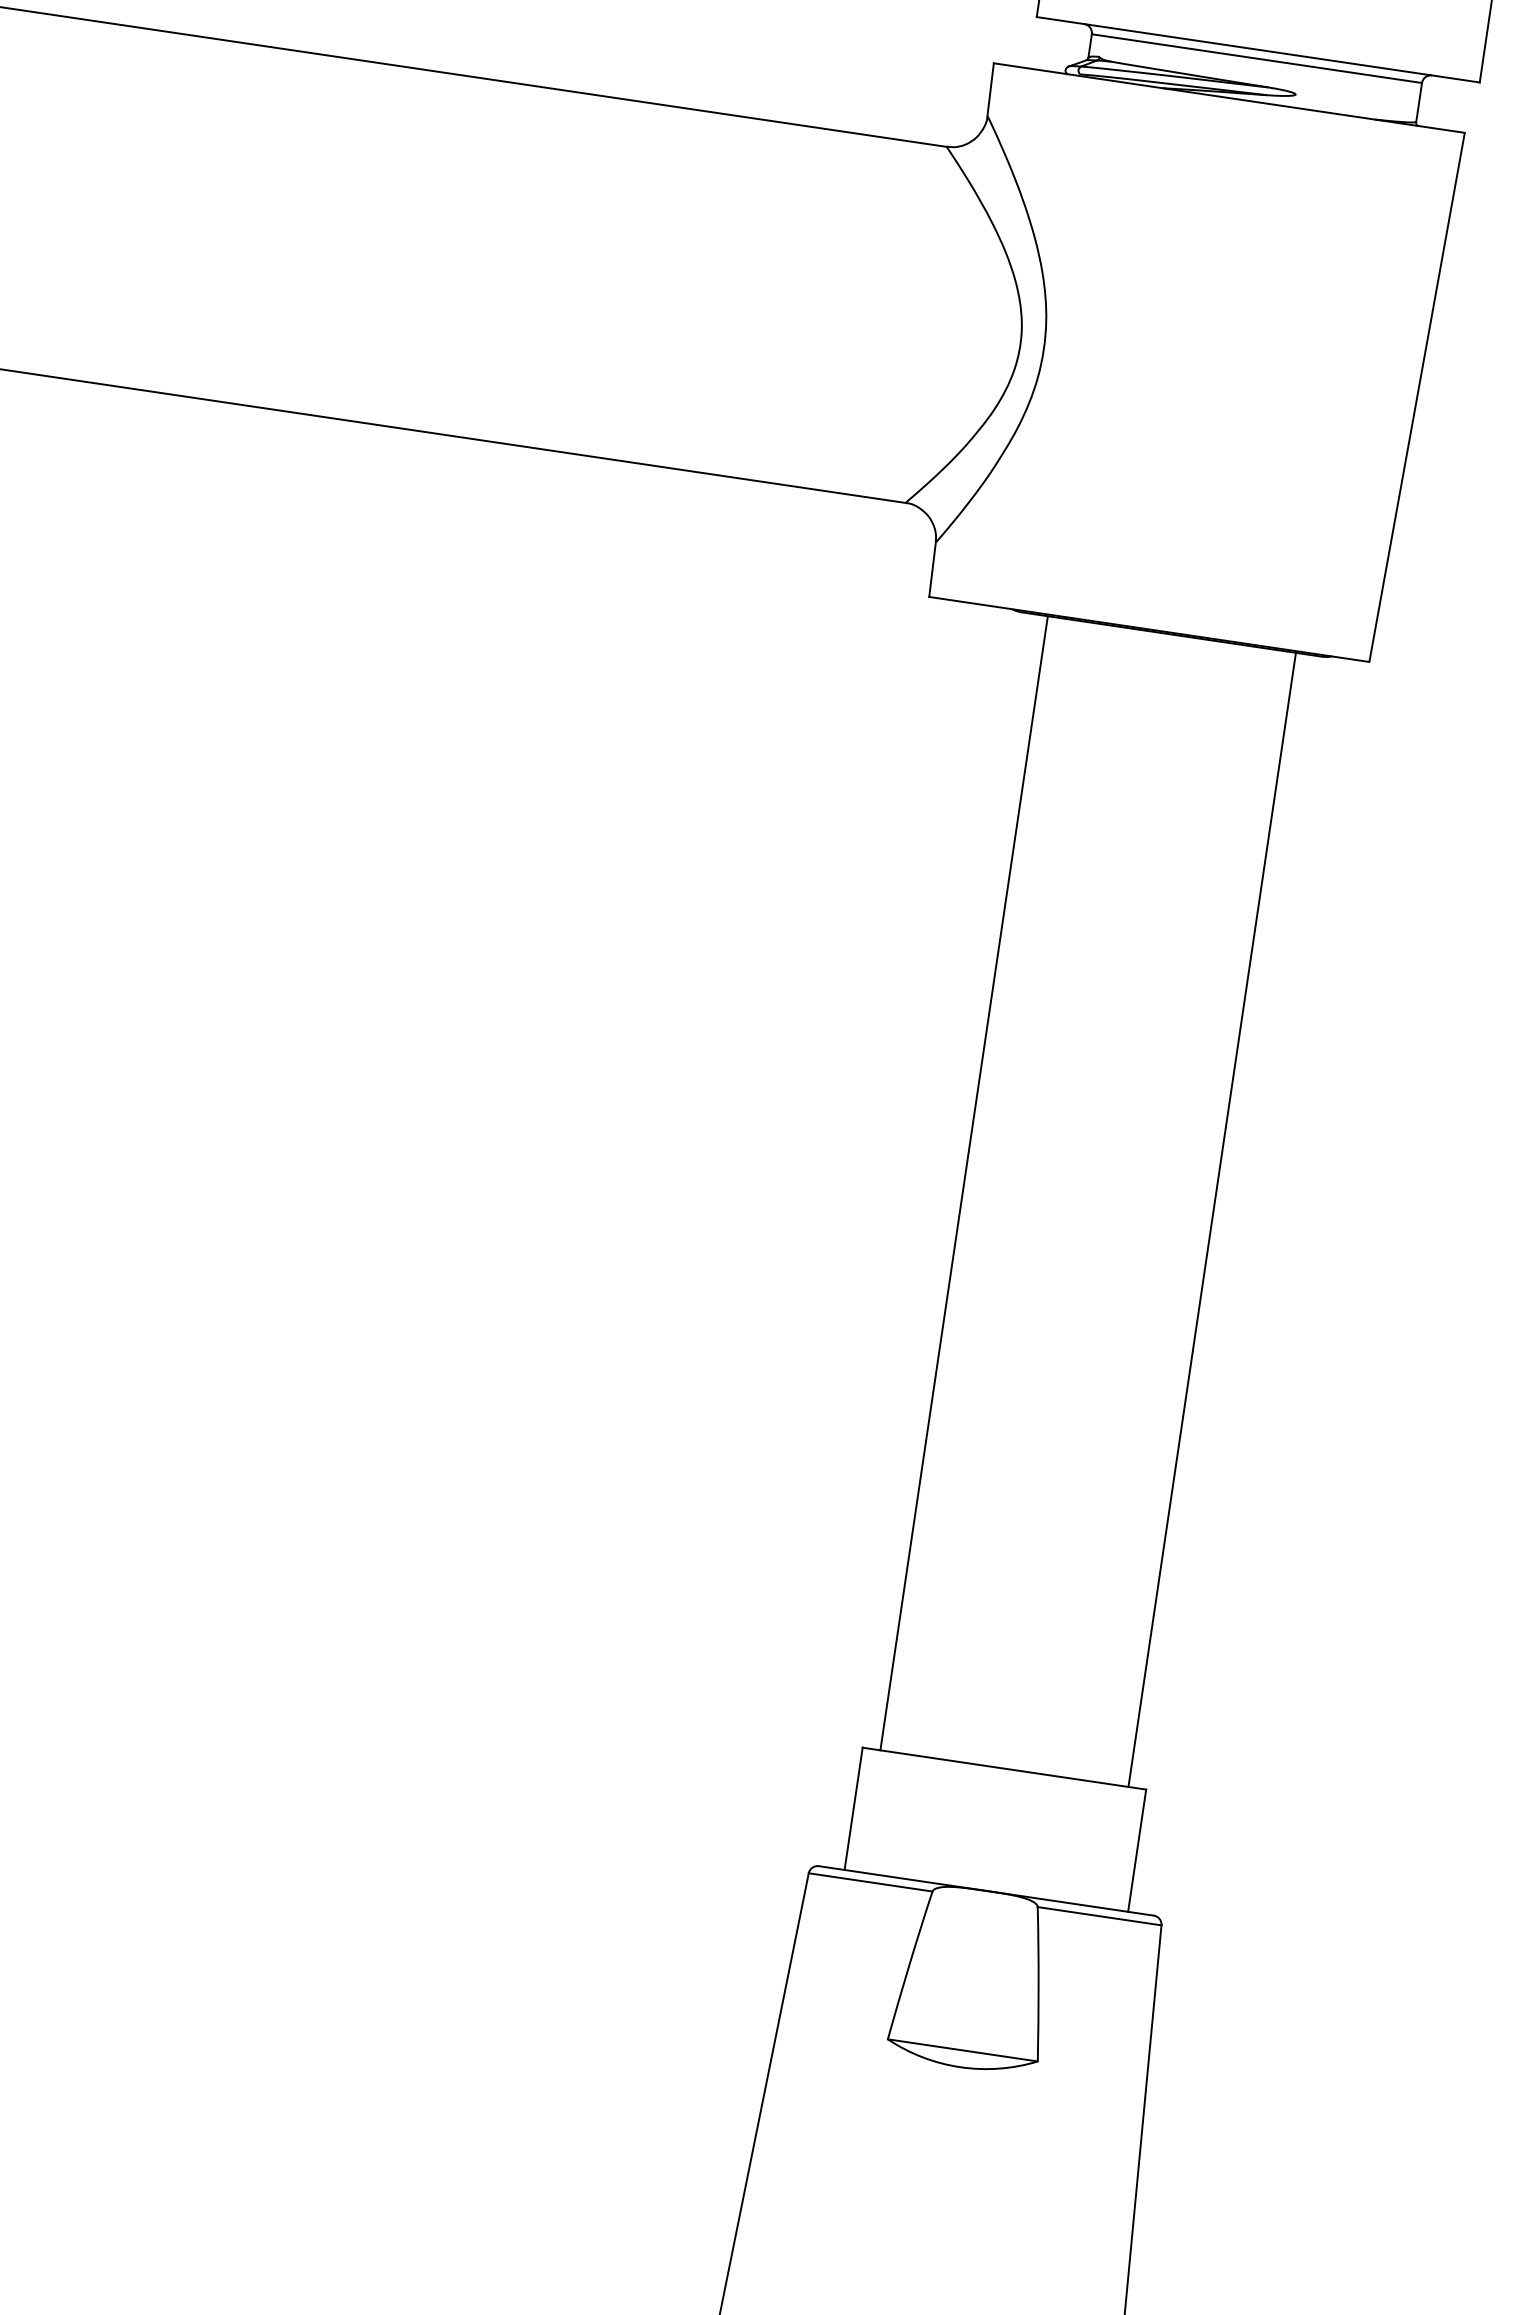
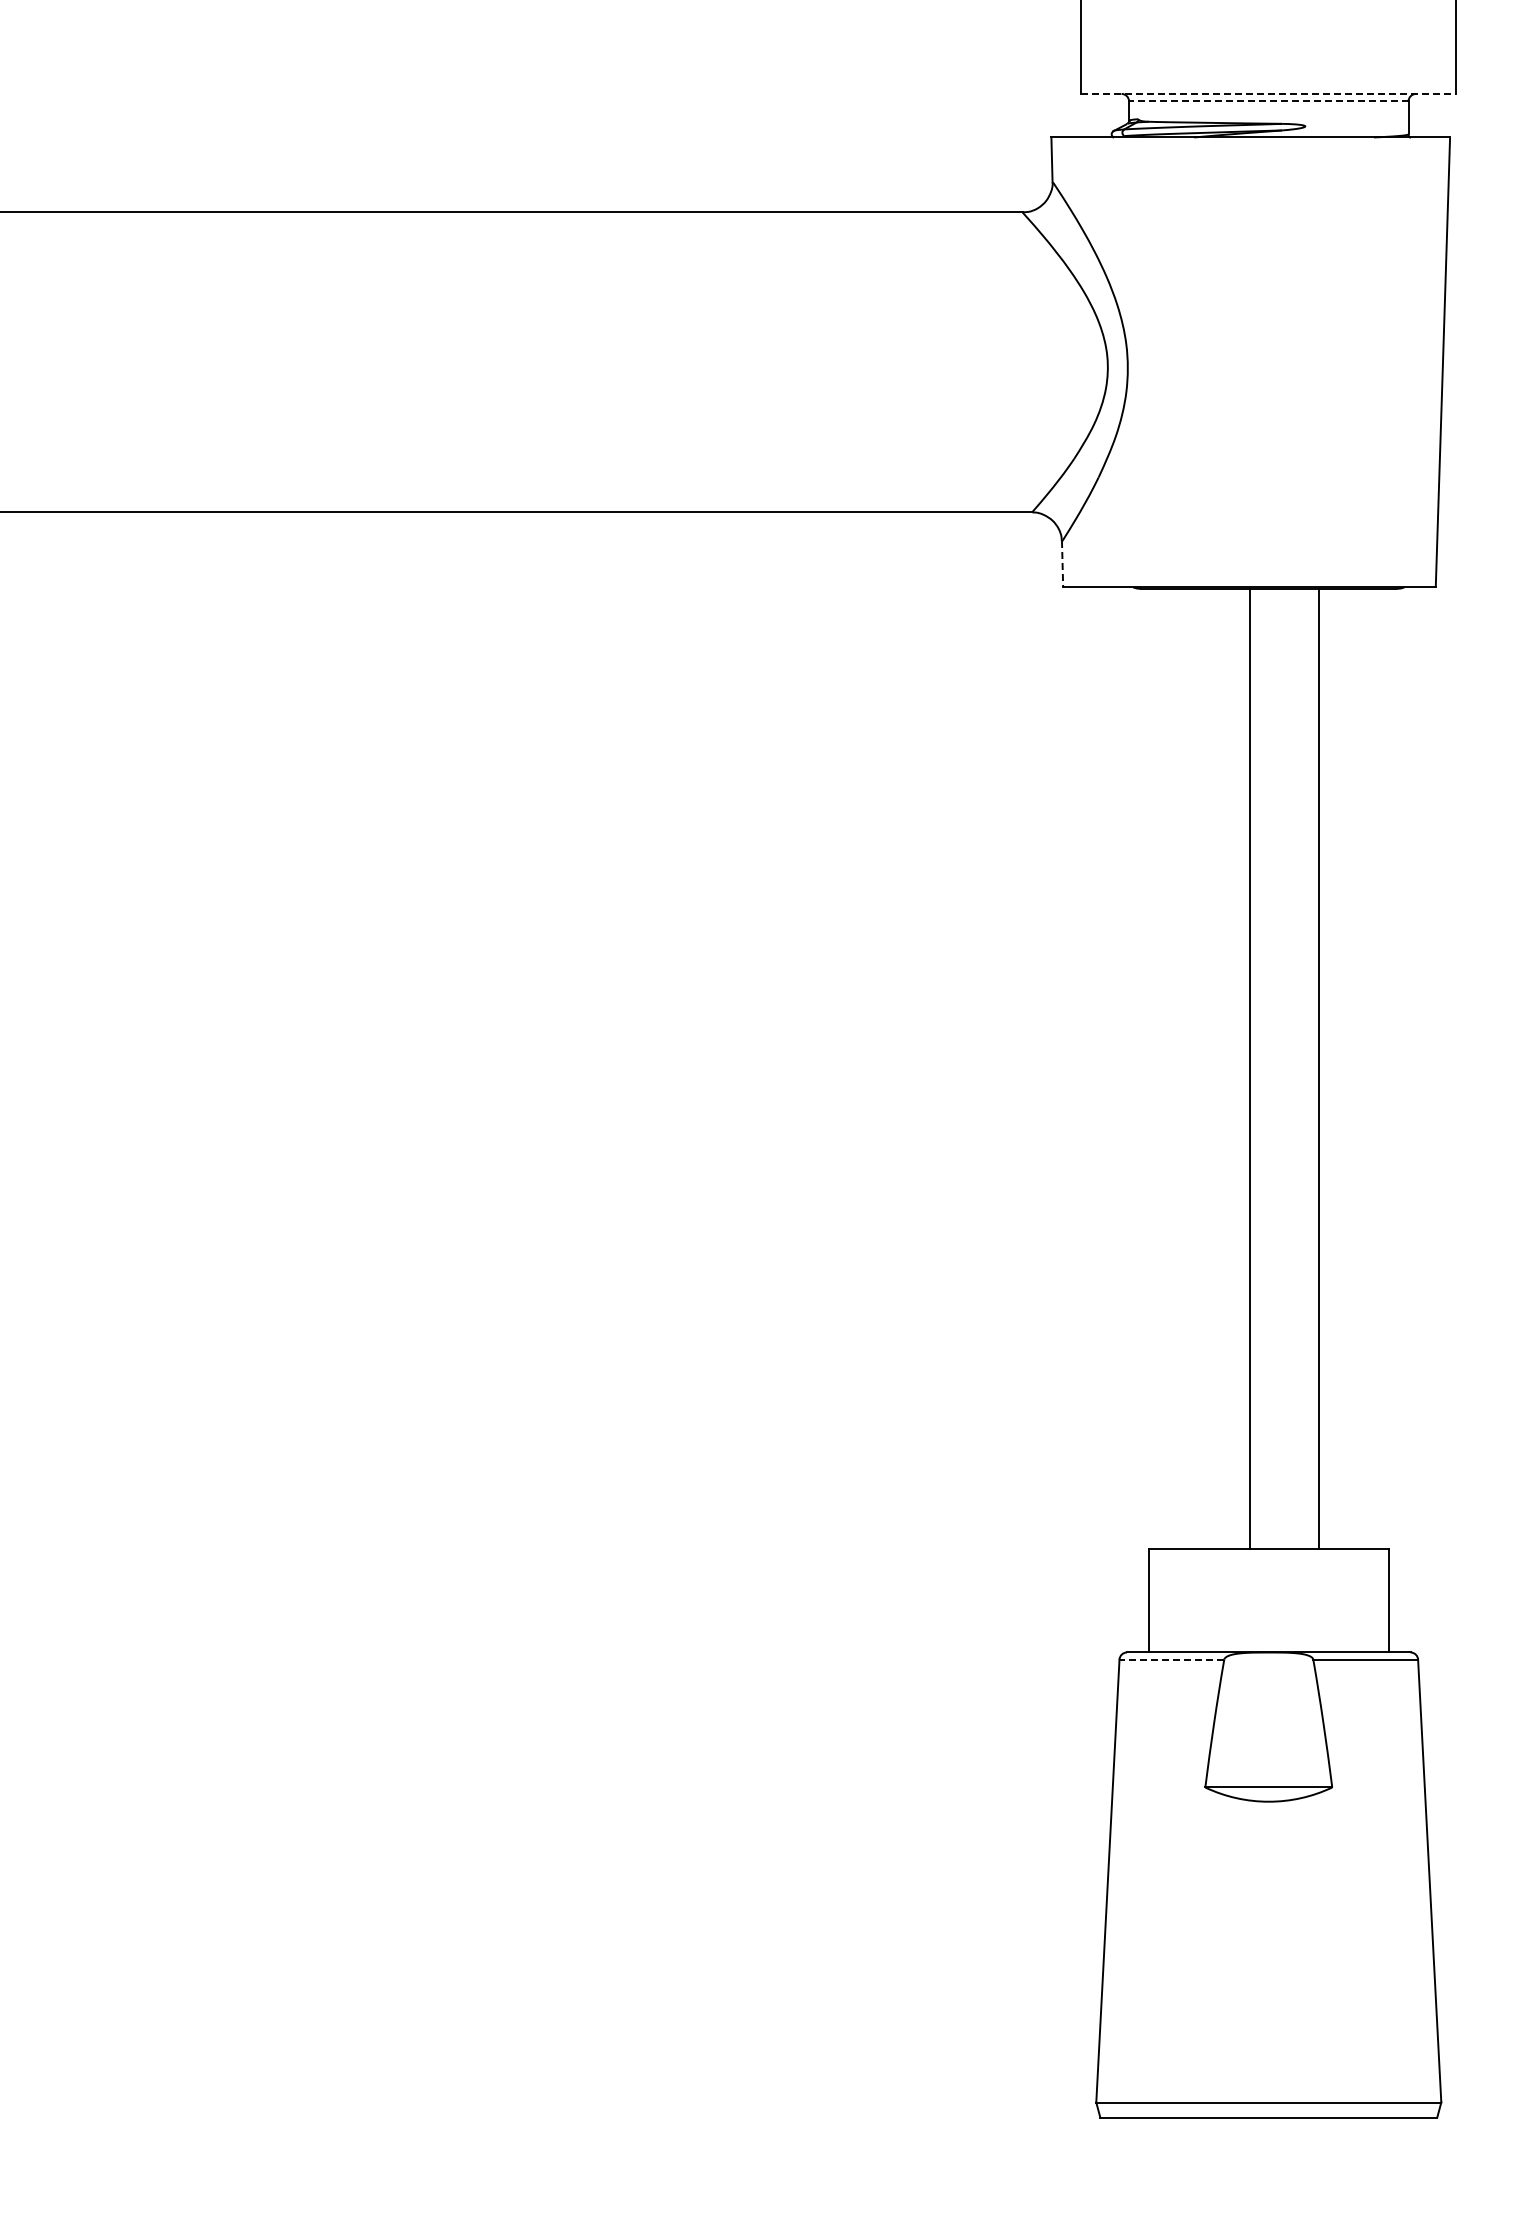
line: (1257, 49) -> (1268, 93), solid -> dashed
line: (1256, 58) -> (1268, 101), solid -> dashed
line: (932, 569) -> (1062, 564), solid -> dashed
line: (963, 1182) -> (1249, 1068), moved
line: (1211, 1219) -> (1318, 1068), moved
line: (870, 1882) -> (1171, 1659), solid -> dashed

